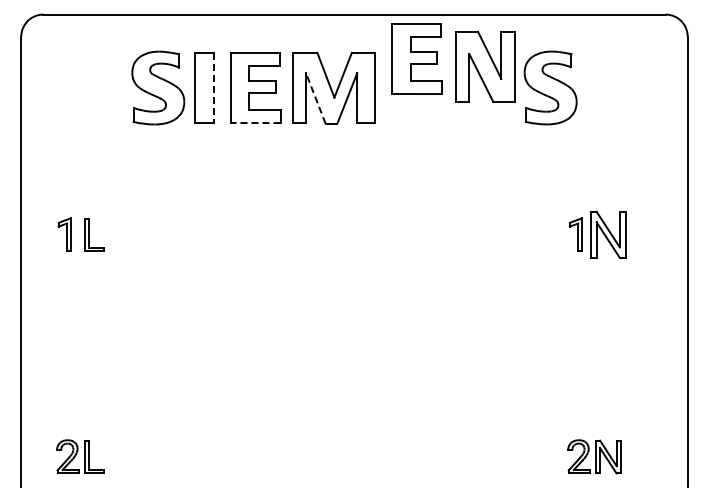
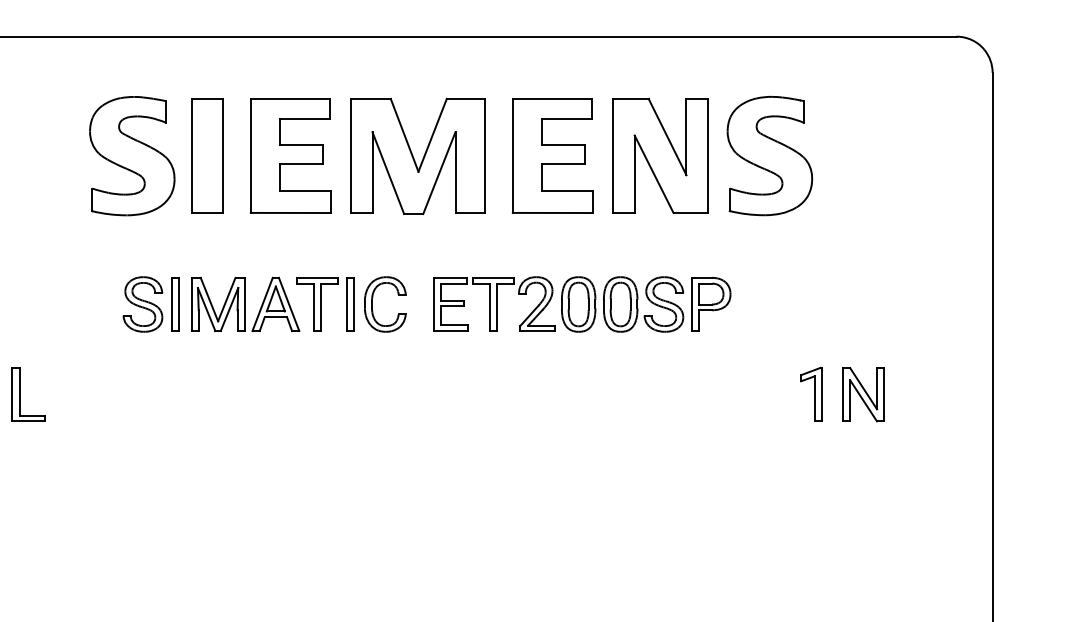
part: (416, 58) -> (551, 155), moved
part: (485, 66) -> (660, 155), moved
line: (213, 88) -> (221, 156), dashed -> solid
line: (315, 98) -> (387, 173), dashed -> solid
line: (255, 123) -> (290, 213), dashed -> solid
part: (435, 178) -> (582, 303), added
part: (239, 179) -> (264, 304), added
part: (608, 234) -> (863, 394), size x0.71

